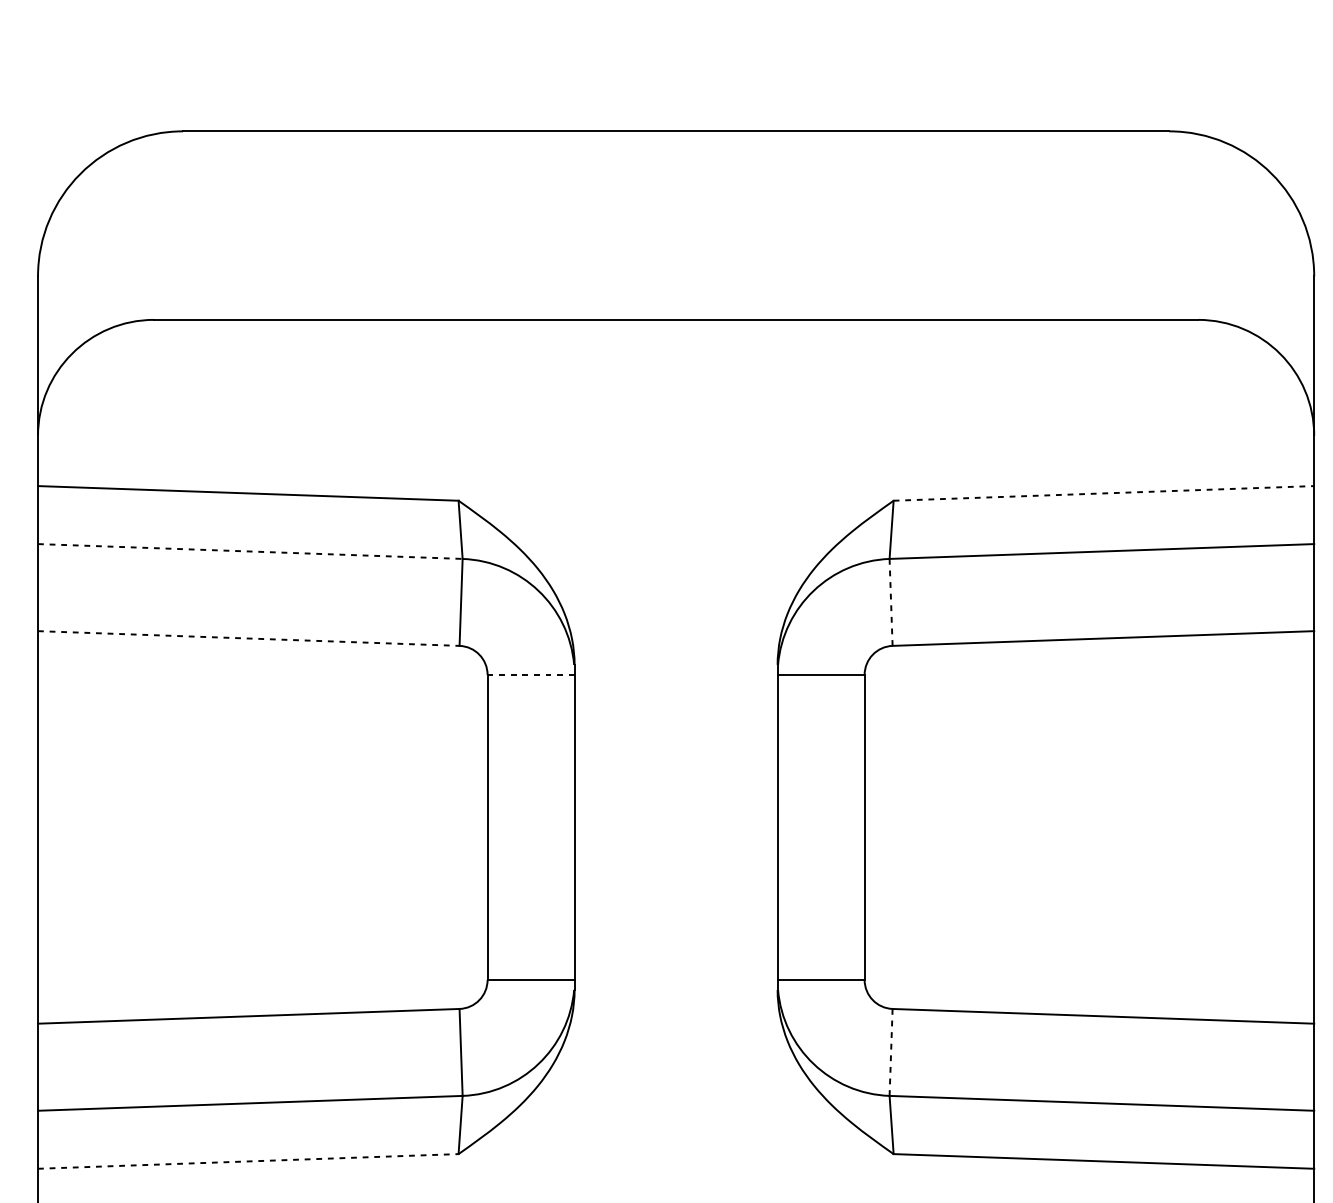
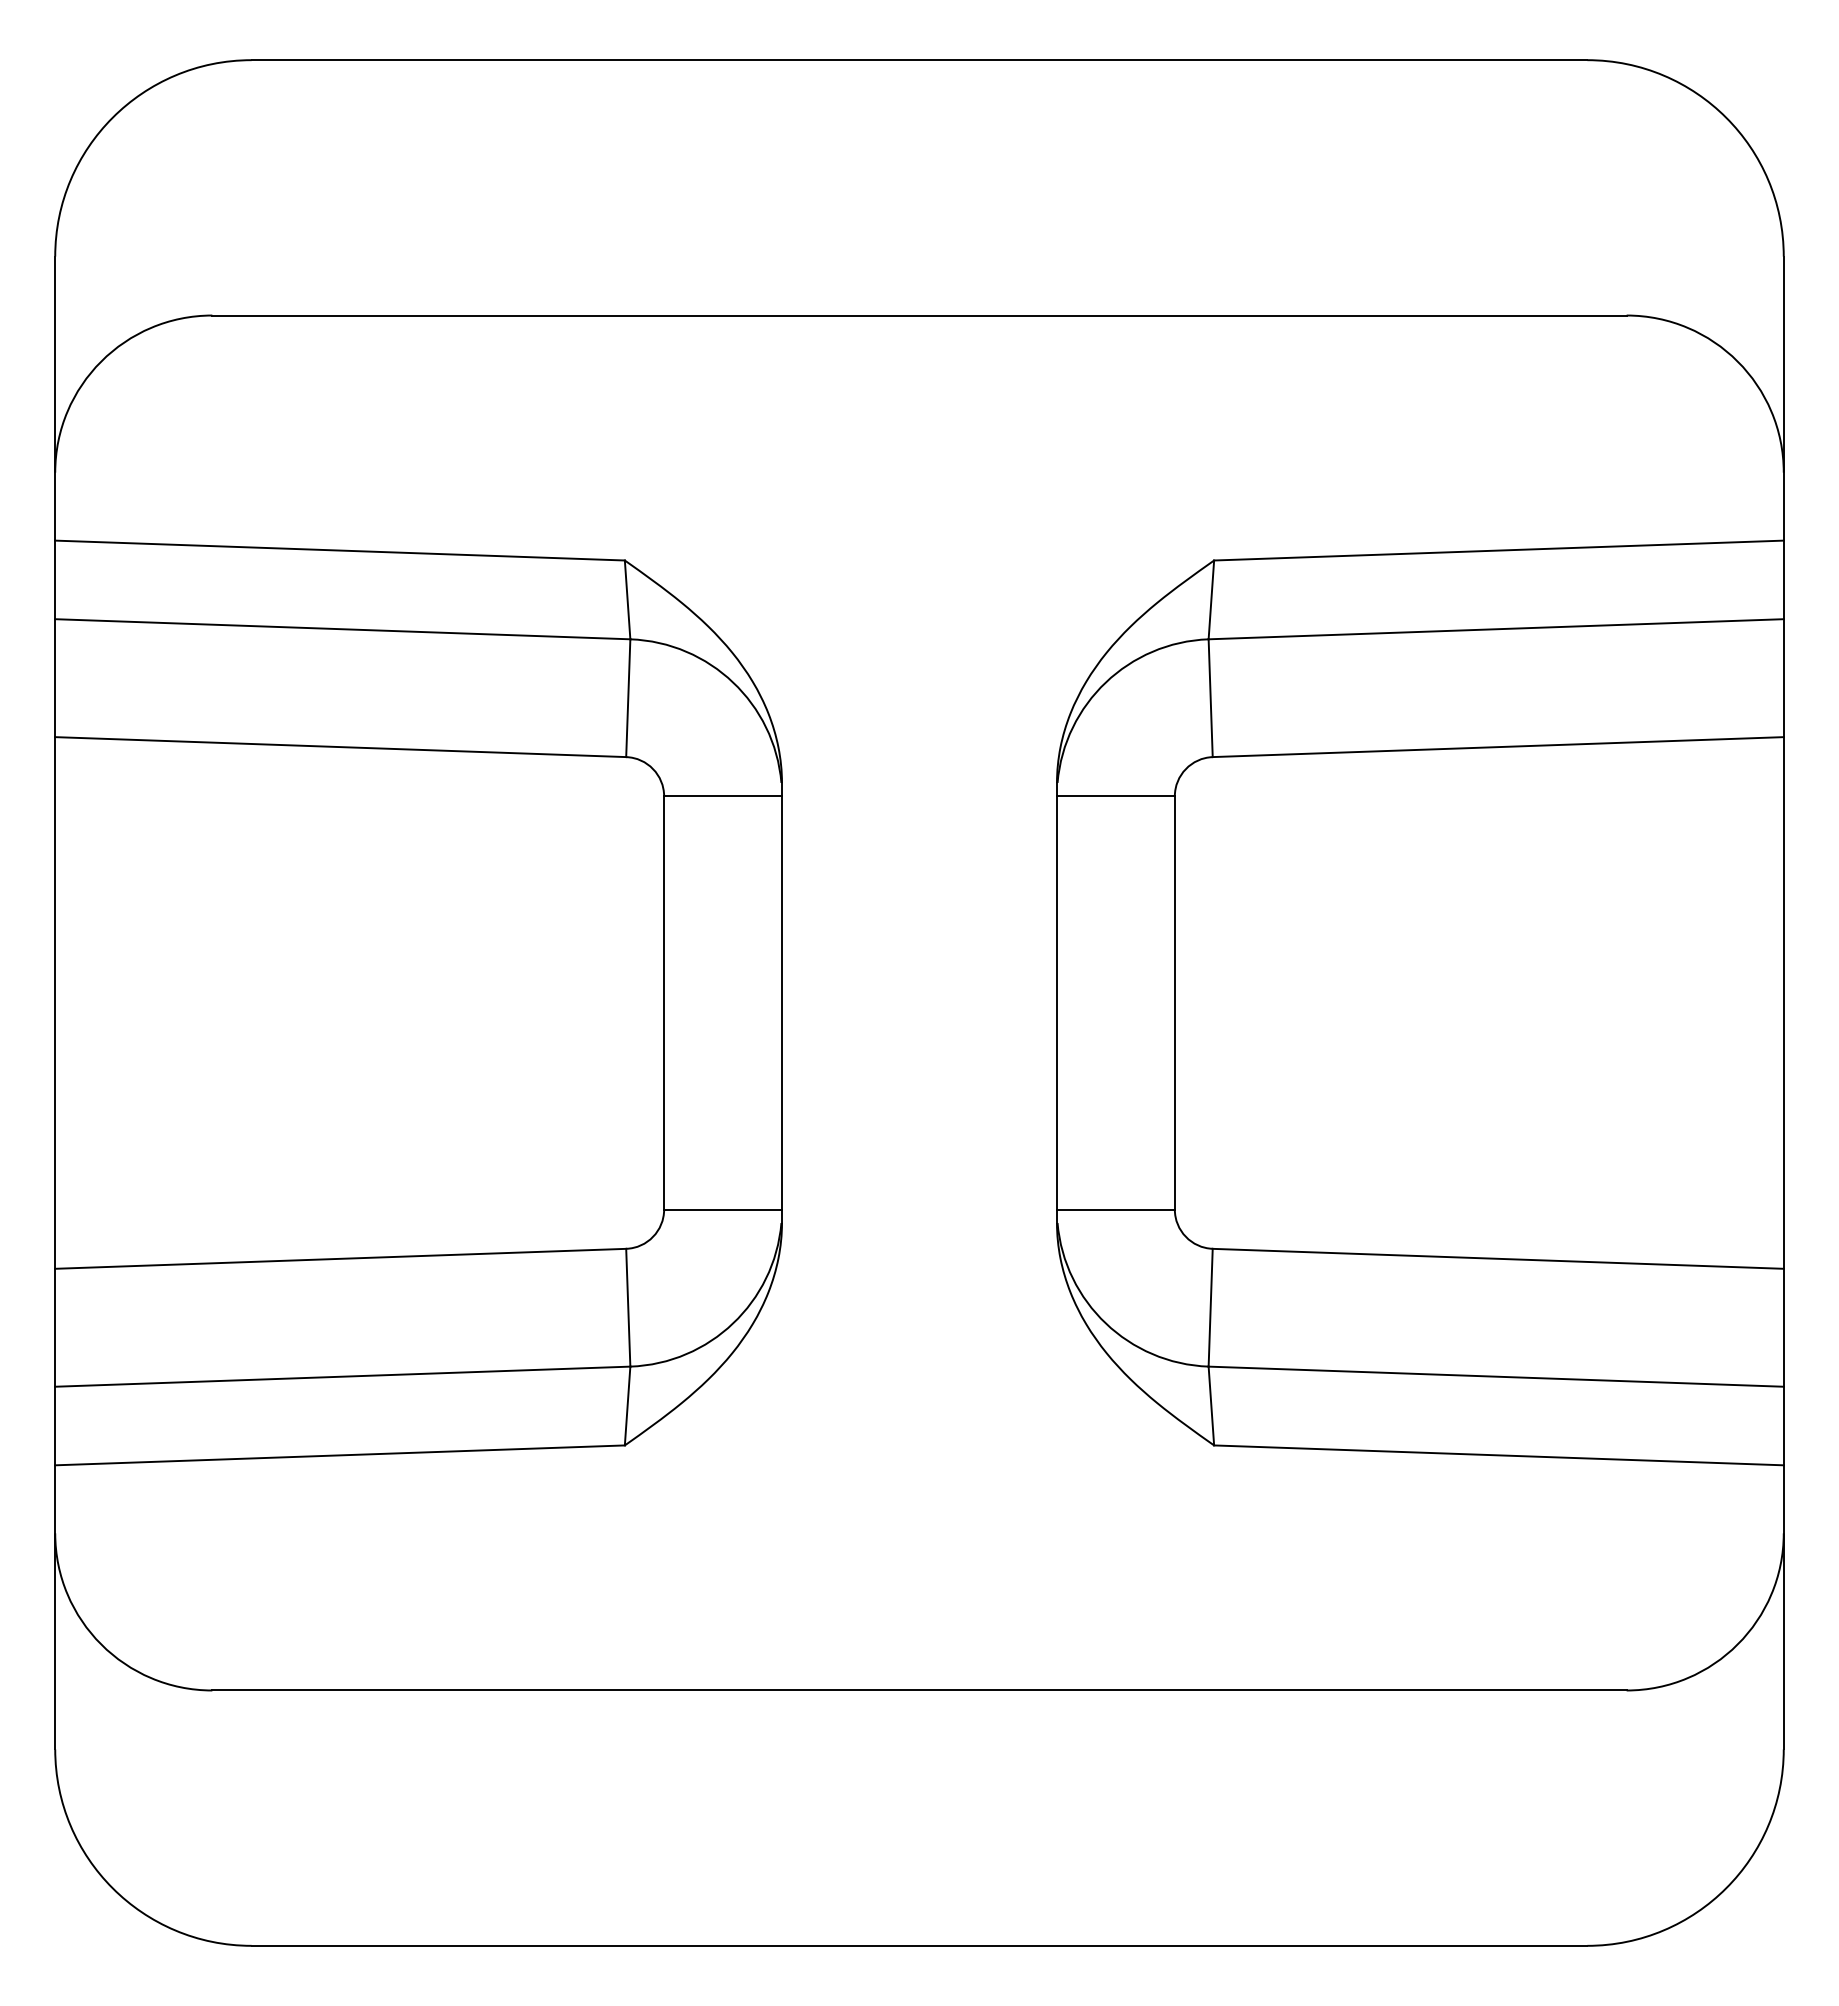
line: (1103, 493) -> (1498, 550), dashed -> solid
line: (250, 551) -> (342, 629), dashed -> solid
line: (890, 602) -> (1210, 698), dashed -> solid
line: (248, 638) -> (340, 747), dashed -> solid
line: (531, 674) -> (723, 796), dashed -> solid
line: (890, 1052) -> (1210, 1307), dashed -> solid
line: (248, 1161) -> (340, 1455), dashed -> solid

